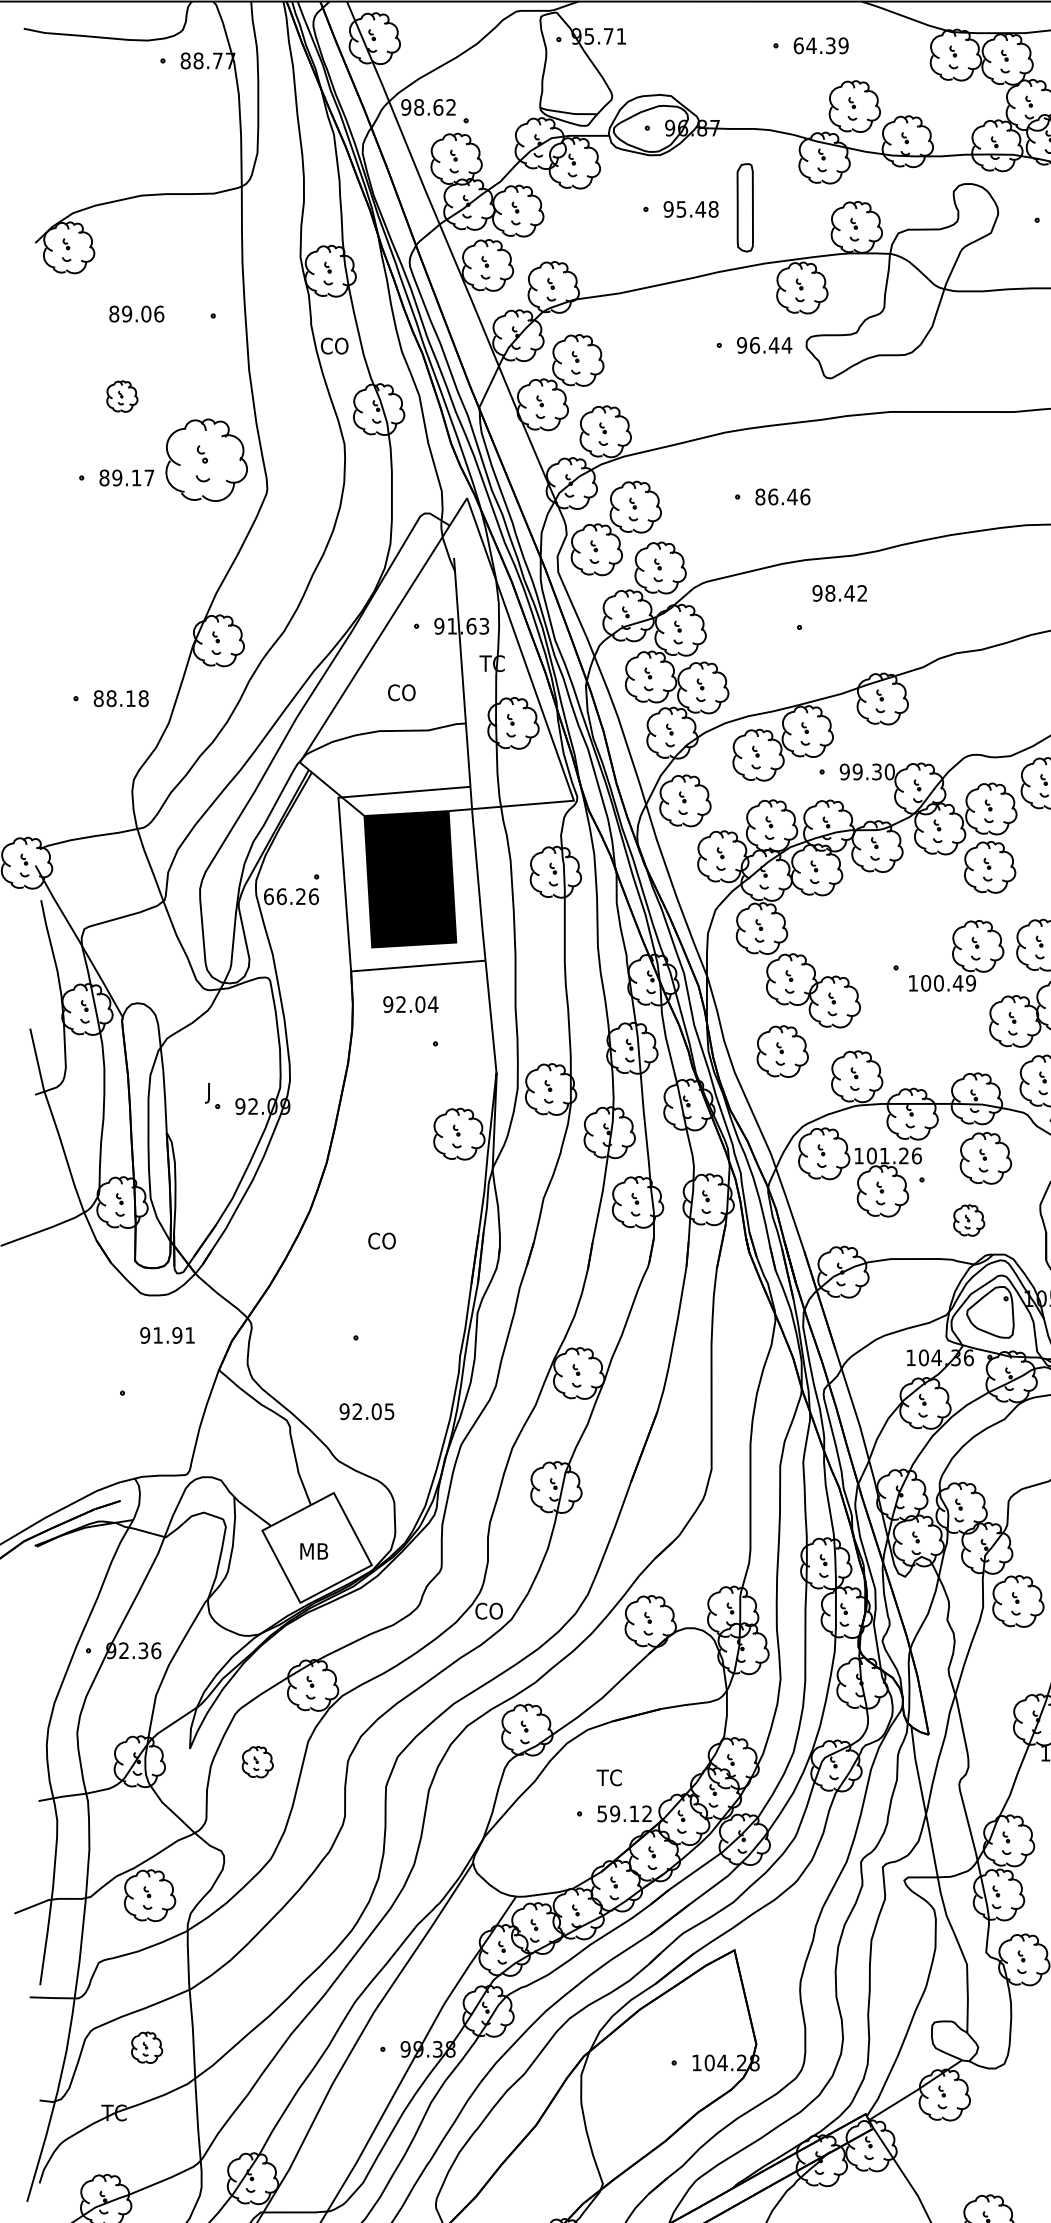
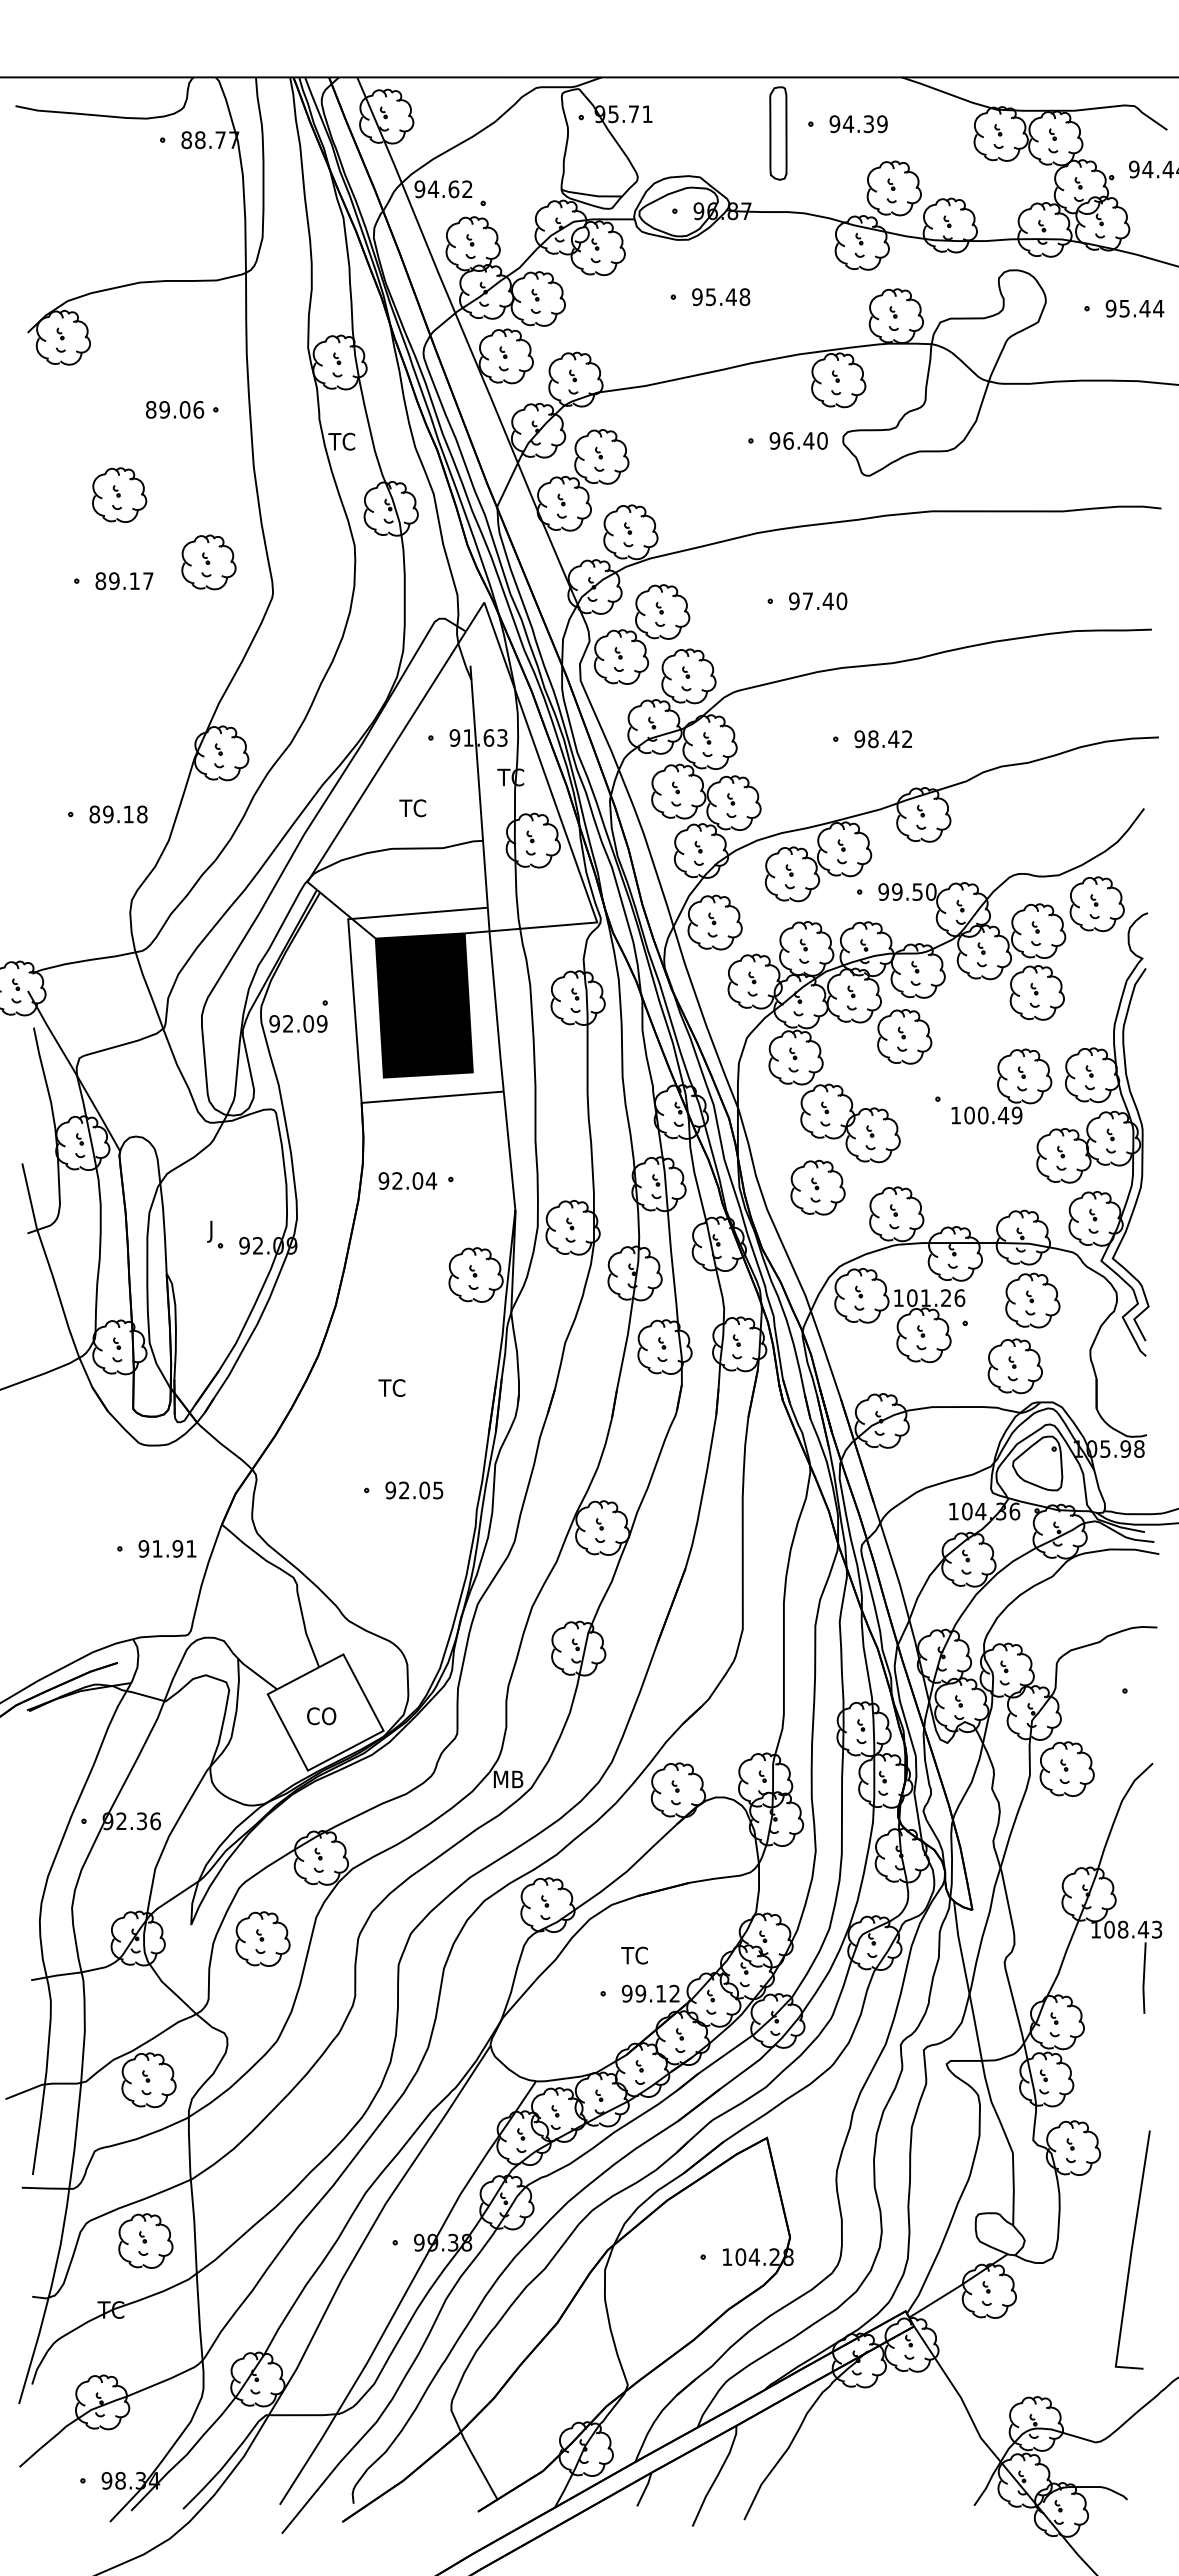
text: (798, 46) -> (834, 124), 64.39 -> 94.39
text: (419, 107) -> (433, 189), 98.62 -> 94.62
part: (745, 207) -> (778, 133), moved
text: (137, 313) -> (175, 409), moved
text: (786, 344) -> (822, 440), 96.44 -> 96.40
text: (333, 345) -> (343, 441), CO -> TC
part: (122, 396) -> (119, 494), size x1.67
part: (206, 460) -> (208, 562), size x0.62
text: (783, 497) -> (818, 601), 86.46 -> 97.40
text: (838, 593) -> (882, 739), moved
text: (401, 692) -> (414, 808), CO -> TC
text: (111, 698) -> (108, 814), 88.18 -> 89.18
text: (876, 771) -> (917, 891), 99.30 -> 99.50
text: (291, 896) -> (298, 1023), 66.26 -> 92.09
part: (864, 908) -> (904, 1036), added
text: (410, 1004) -> (407, 1180), moved
part: (968, 1220) -> (1014, 1366), size x1.67
text: (381, 1240) -> (393, 1387), CO -> TC
text: (167, 1335) -> (167, 1548), moved
text: (367, 1411) -> (414, 1490), moved
text: (314, 1551) -> (322, 1716), MB -> CO
text: (490, 1611) -> (508, 1779), CO -> MB
part: (257, 1761) -> (262, 1938), size x1.67
text: (601, 1813) -> (626, 1993), 59.12 -> 99.12
part: (146, 2047) -> (145, 2240), size x1.67

